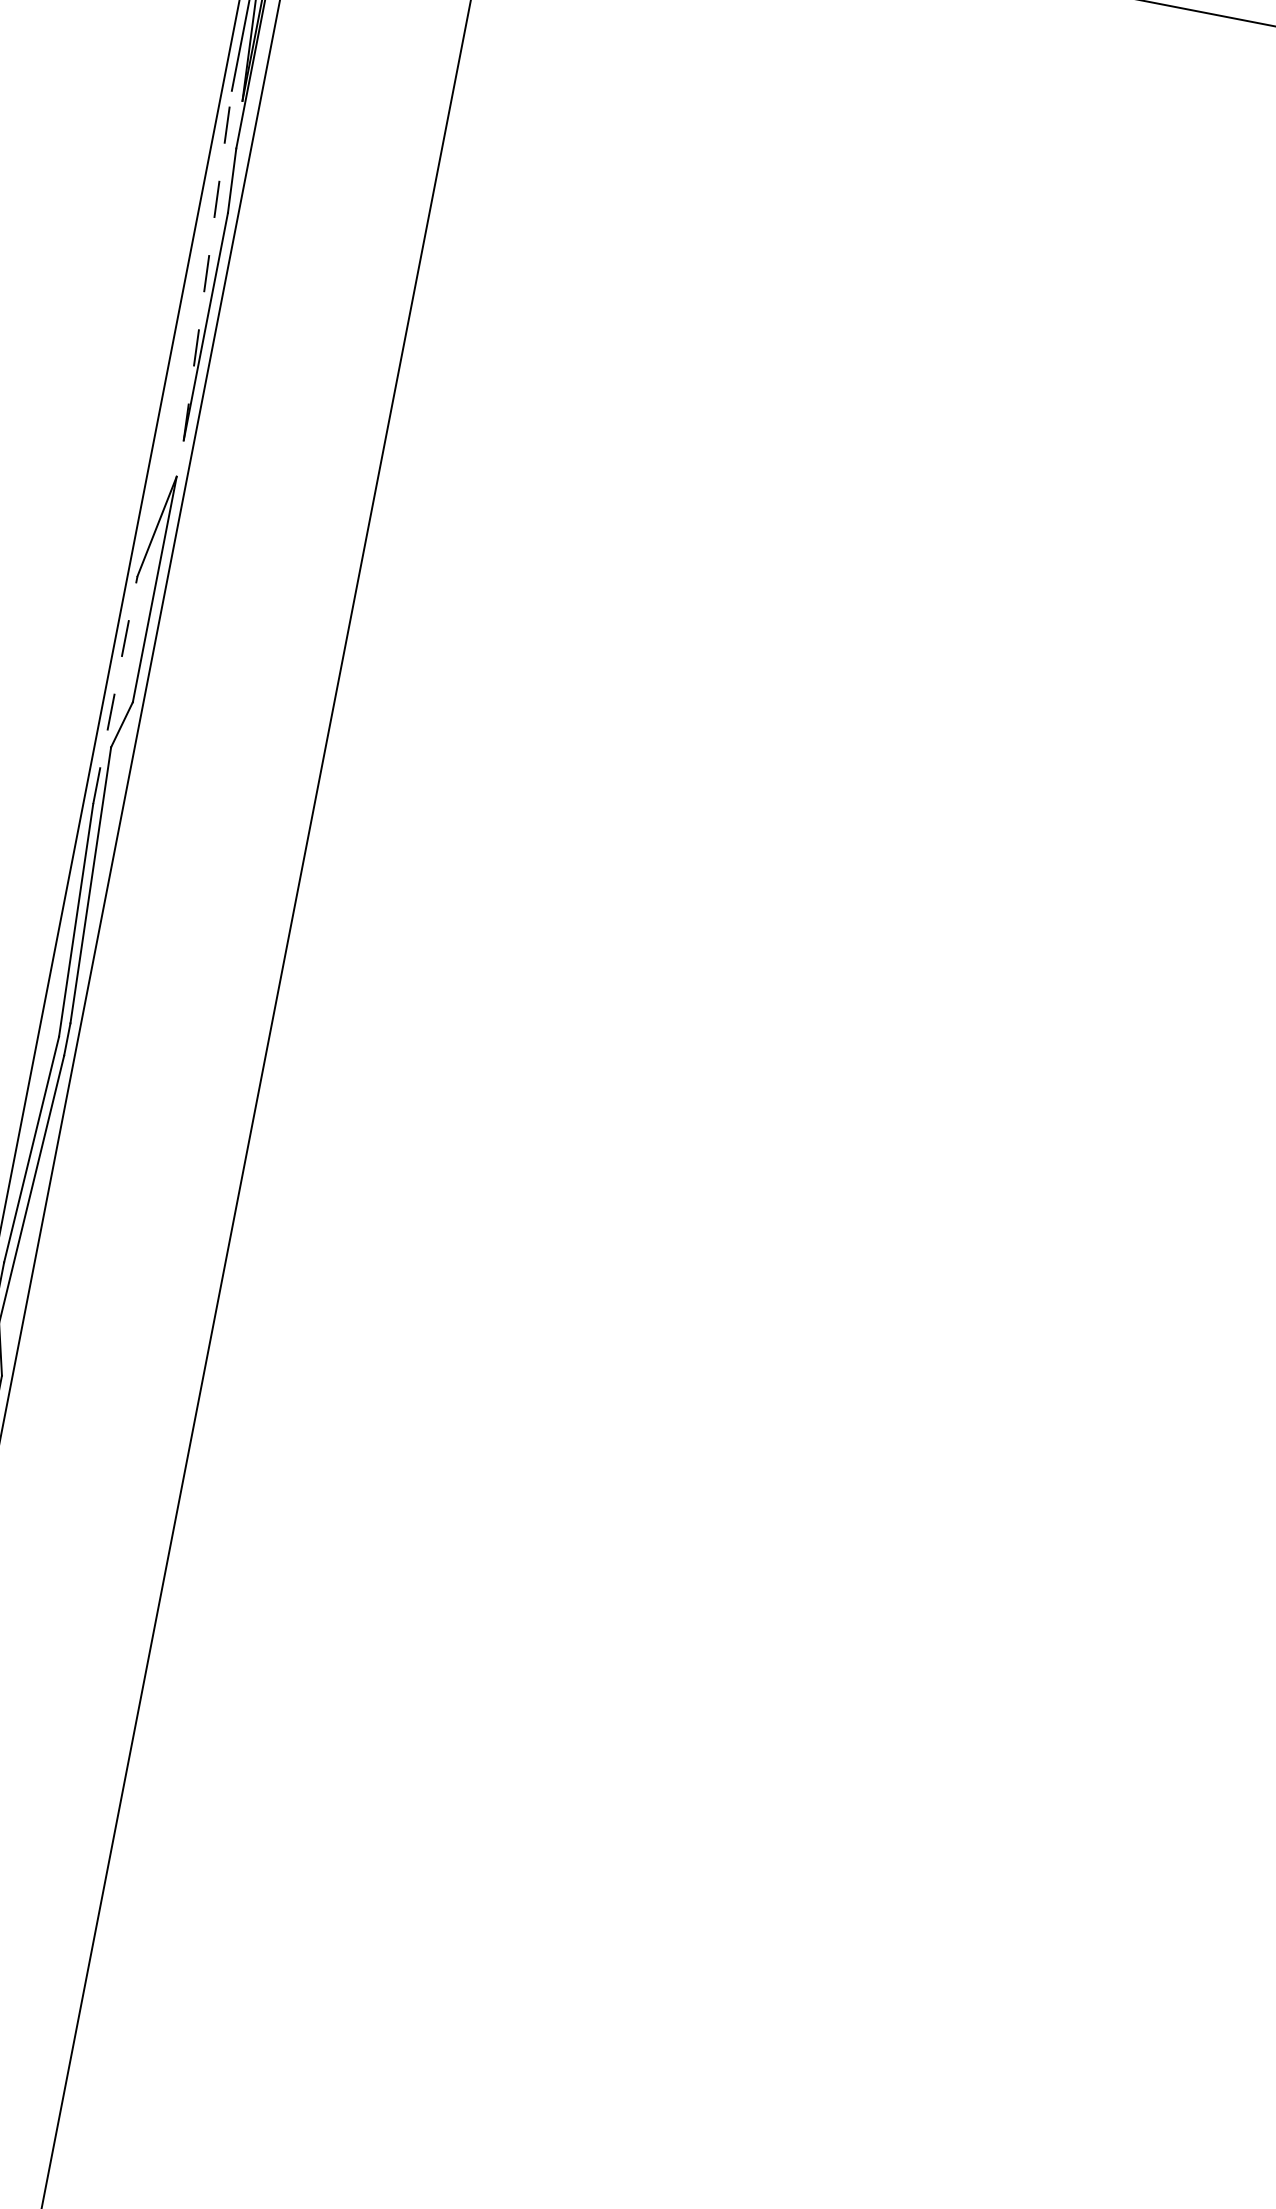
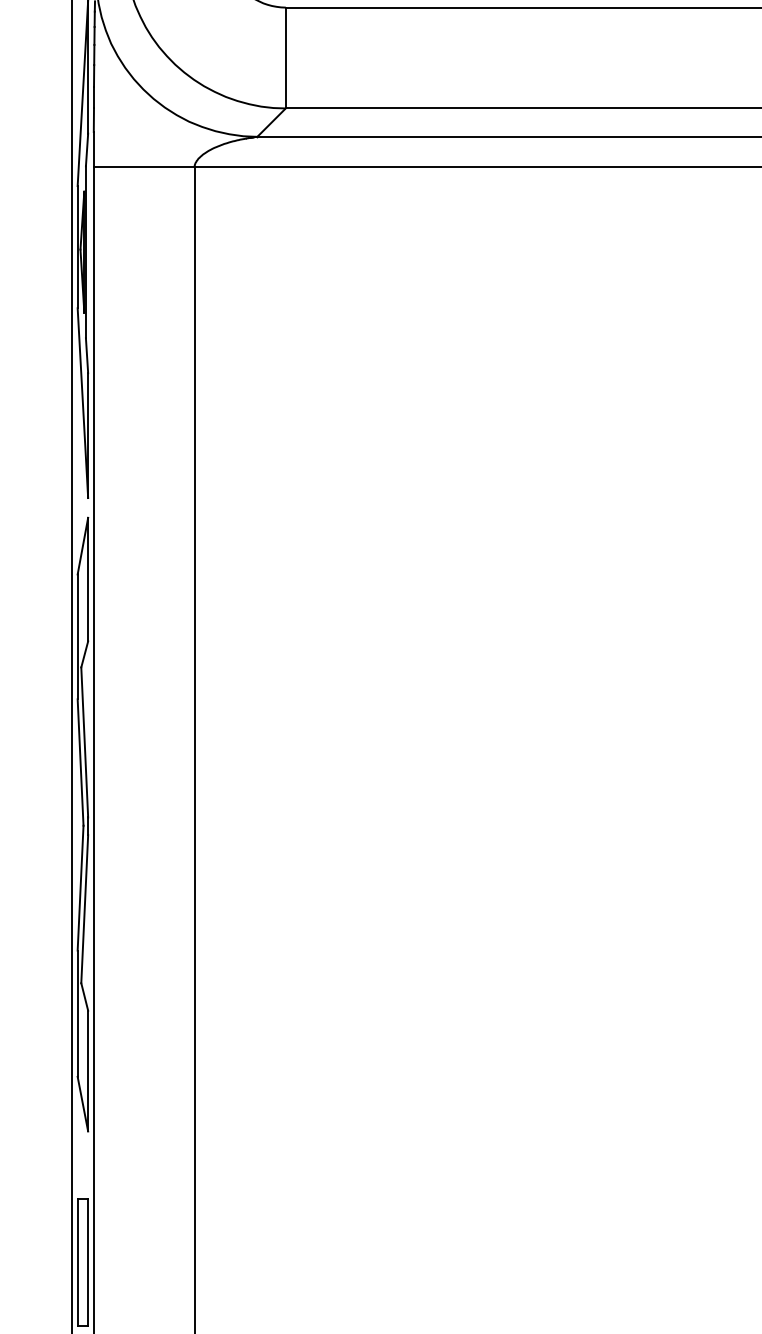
line: (207, 264) -> (82, 402), dashed -> solid
line: (115, 689) -> (77, 636), dashed -> solid

